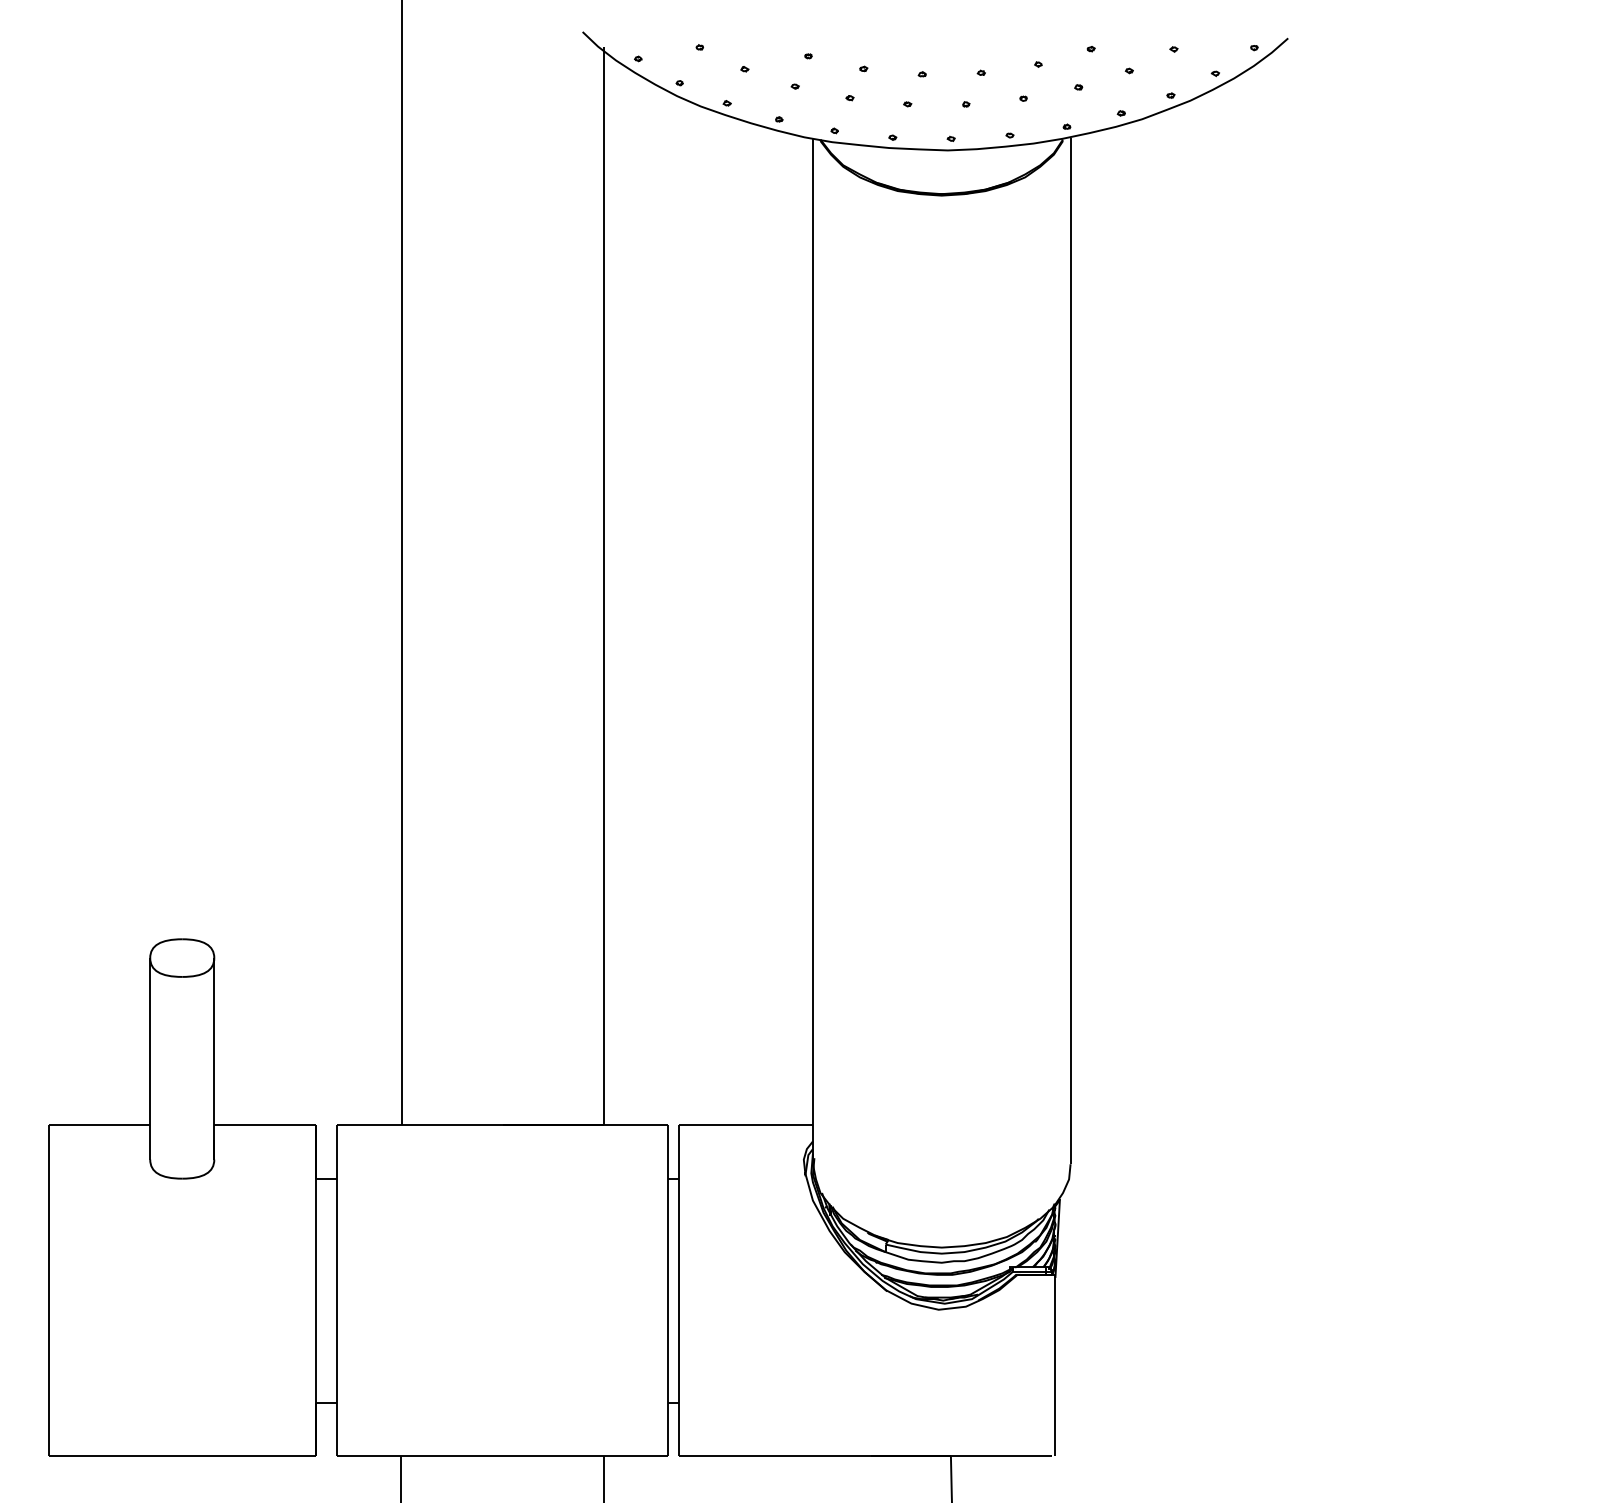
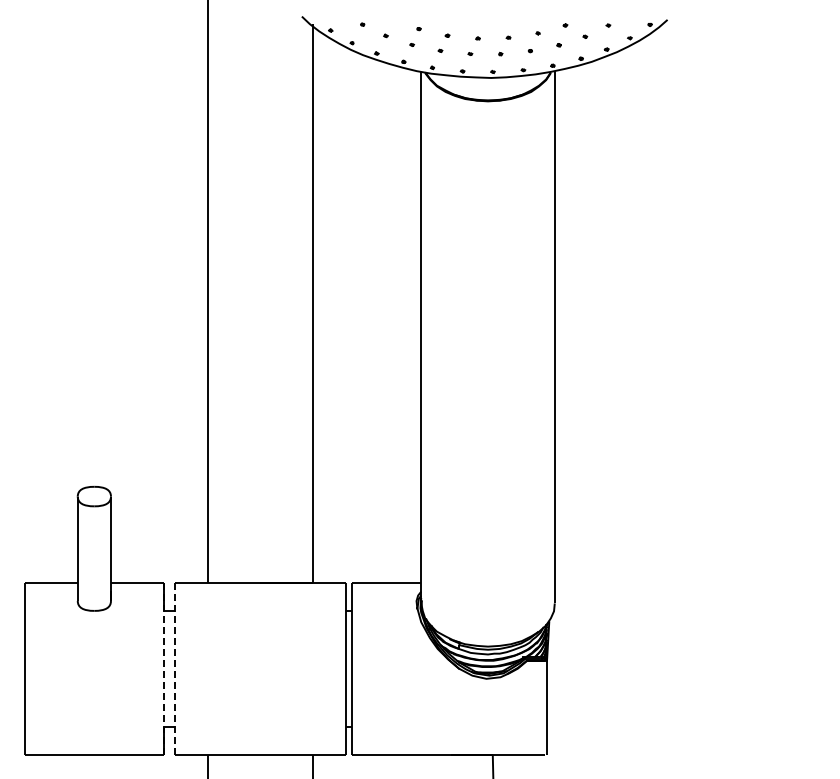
line: (315, 1289) -> (163, 668), solid -> dashed
line: (336, 1289) -> (174, 668), solid -> dashed

